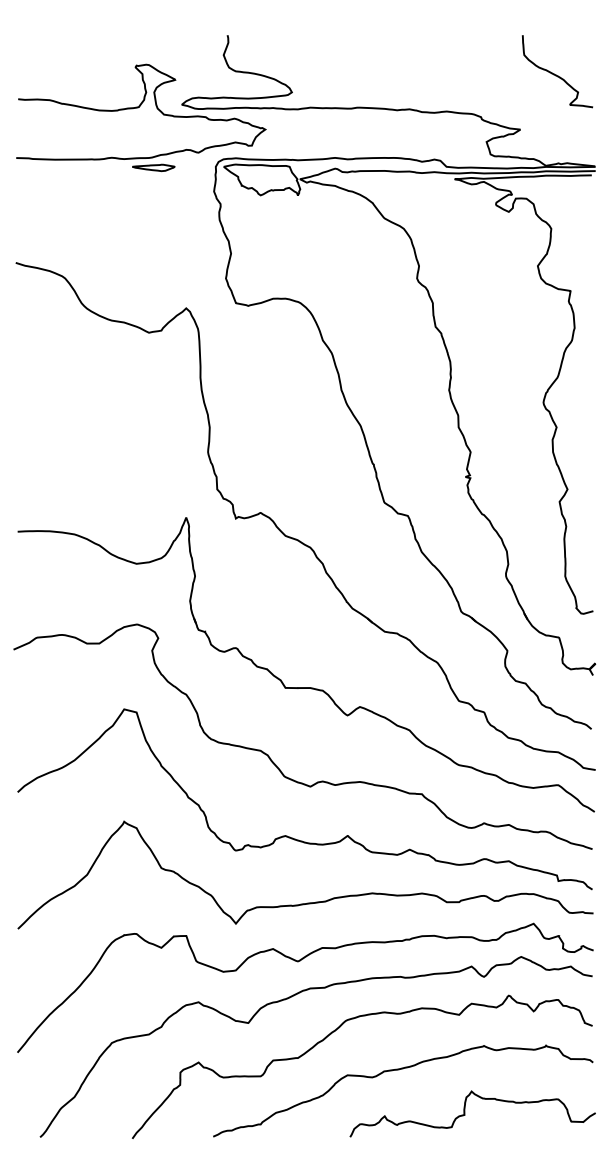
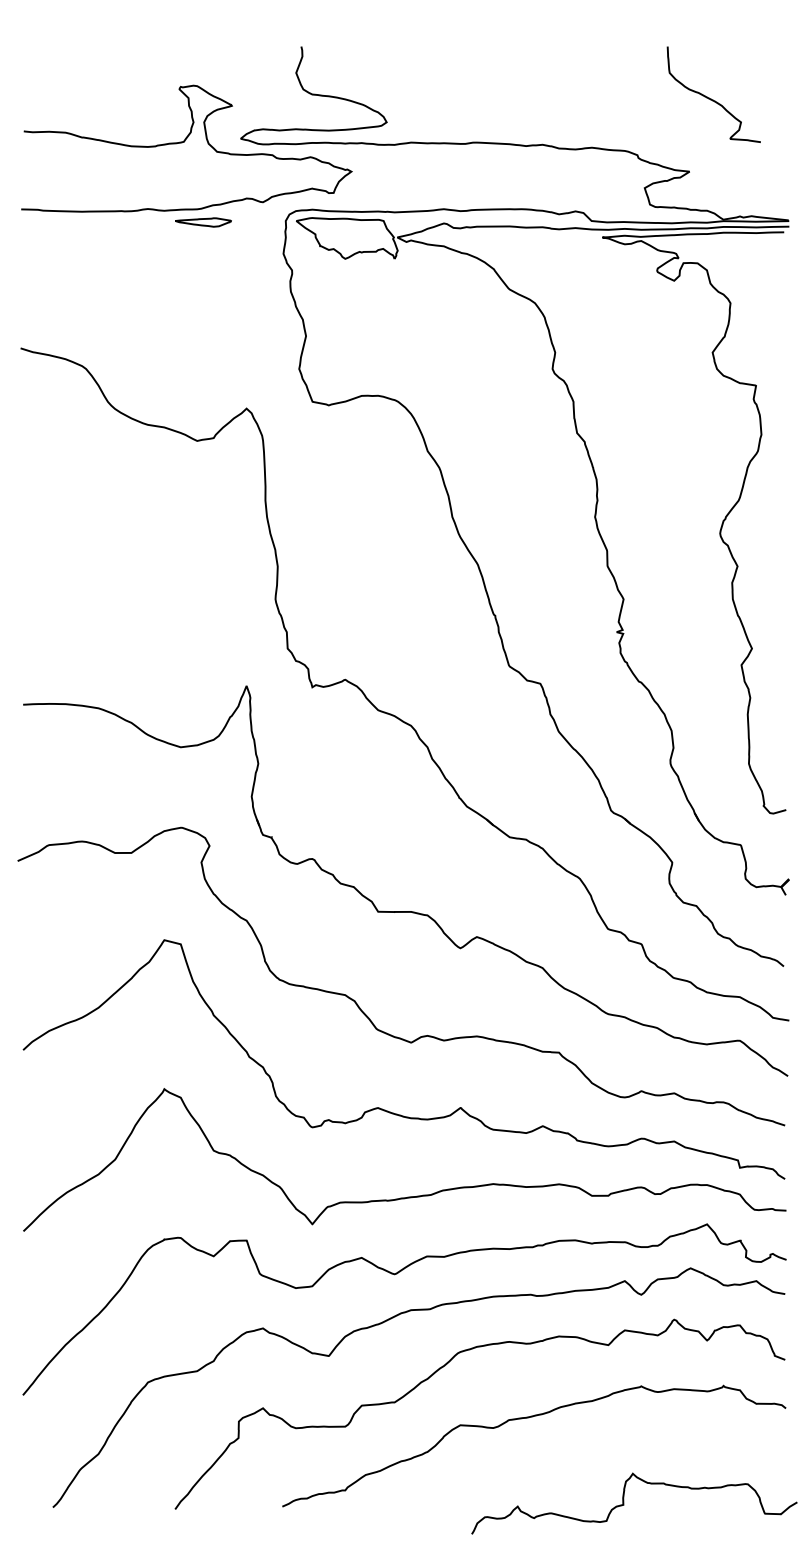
curve: (555, 74) -> (711, 98), moved
curve: (465, 1113) -> (624, 1503), moved

